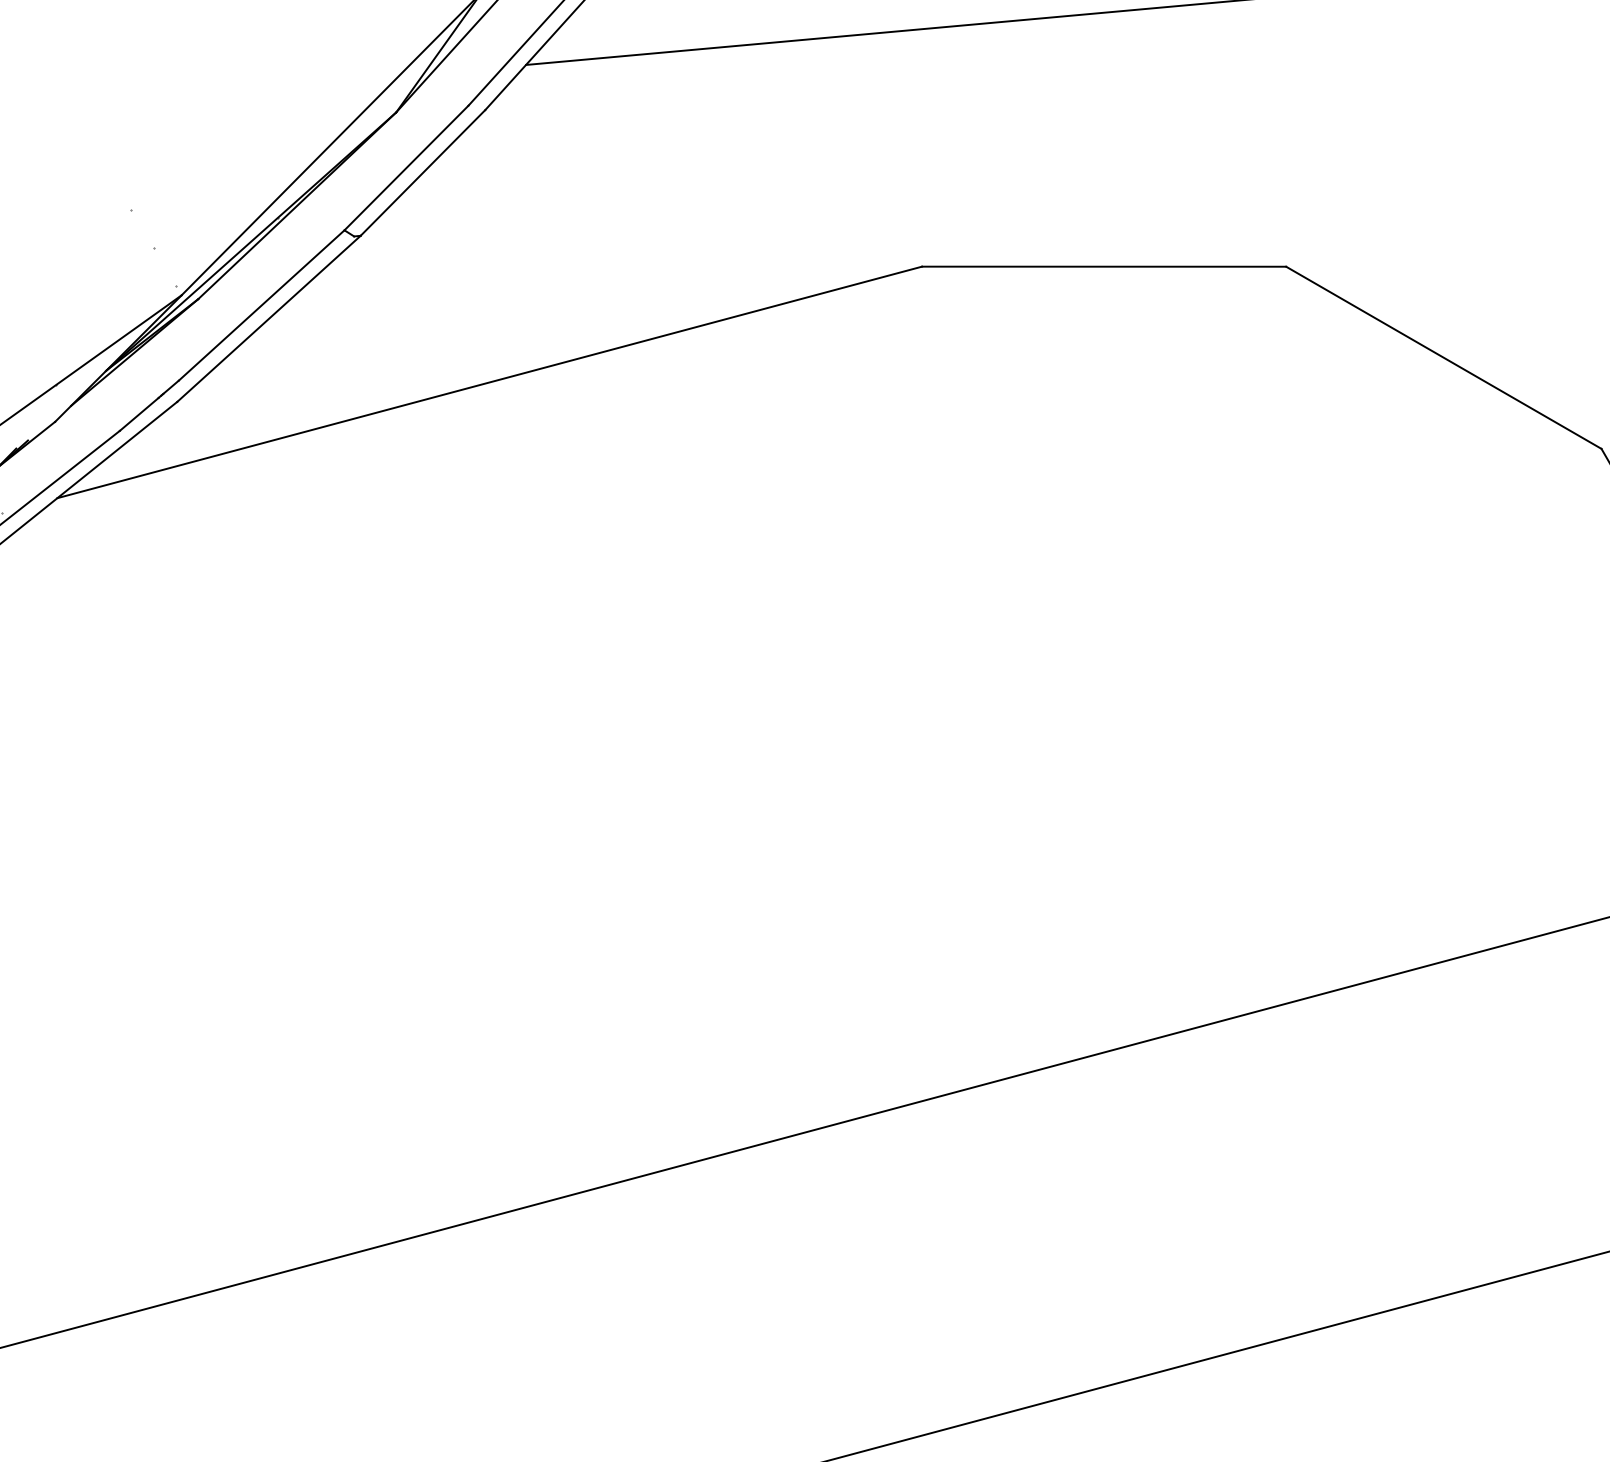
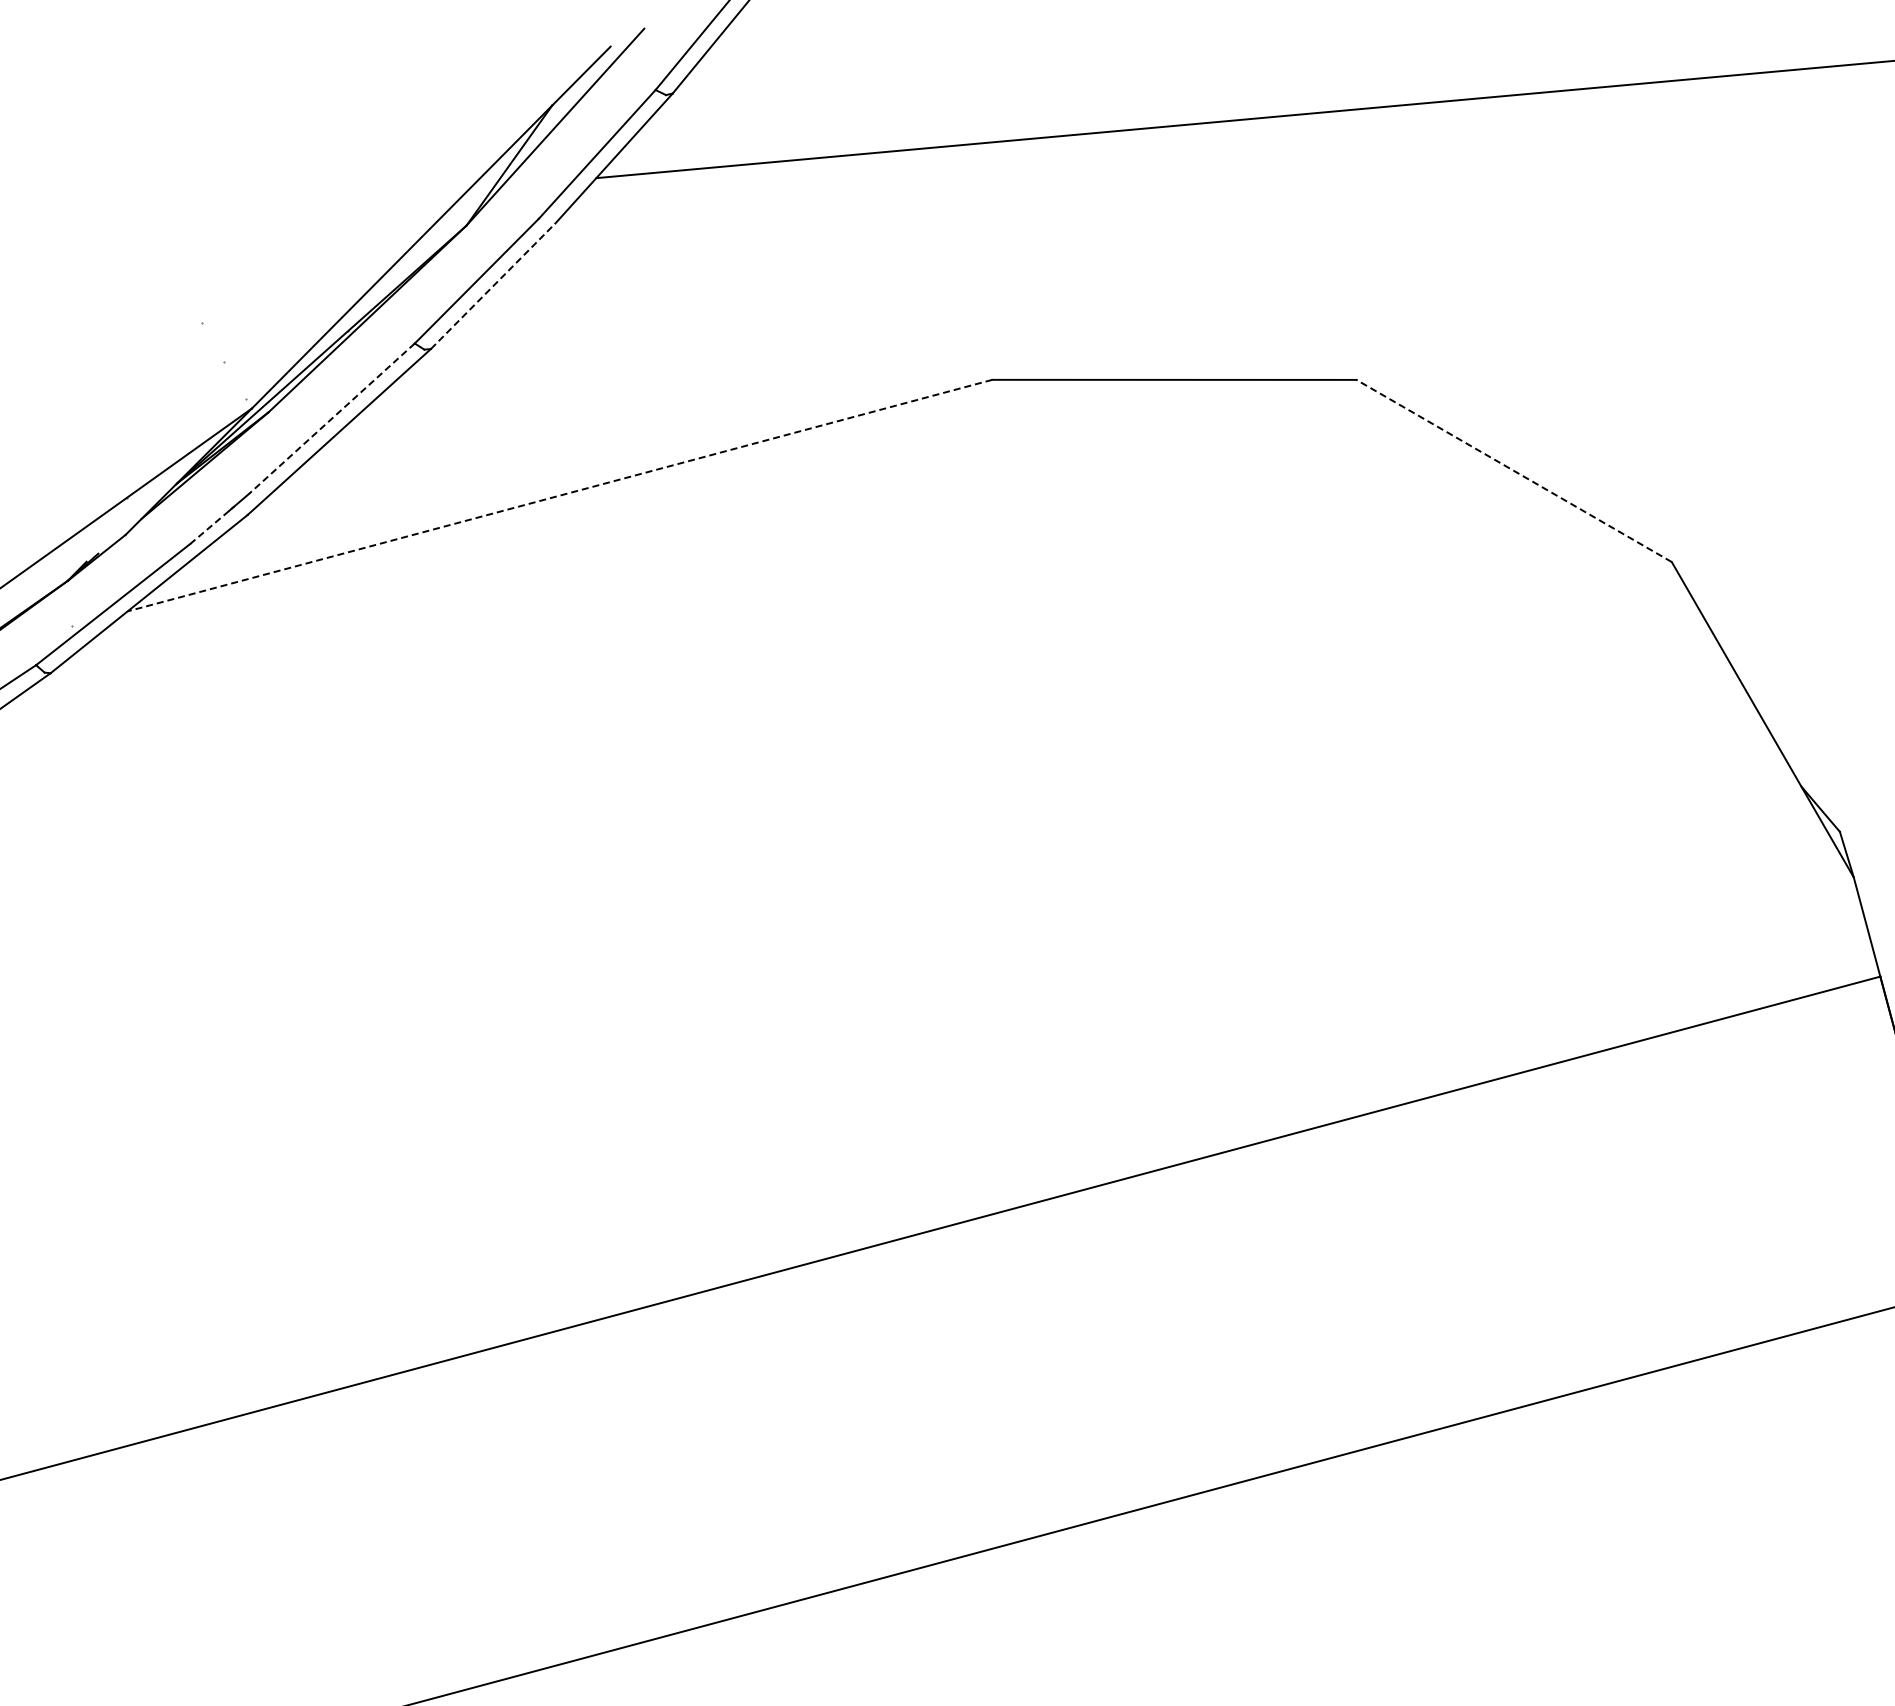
line: (423, 173) -> (493, 286), solid -> dashed
line: (261, 305) -> (331, 418), solid -> dashed
line: (1443, 357) -> (1513, 470), solid -> dashed
line: (490, 382) -> (560, 495), solid -> dashed
line: (139, 414) -> (209, 527), solid -> dashed

